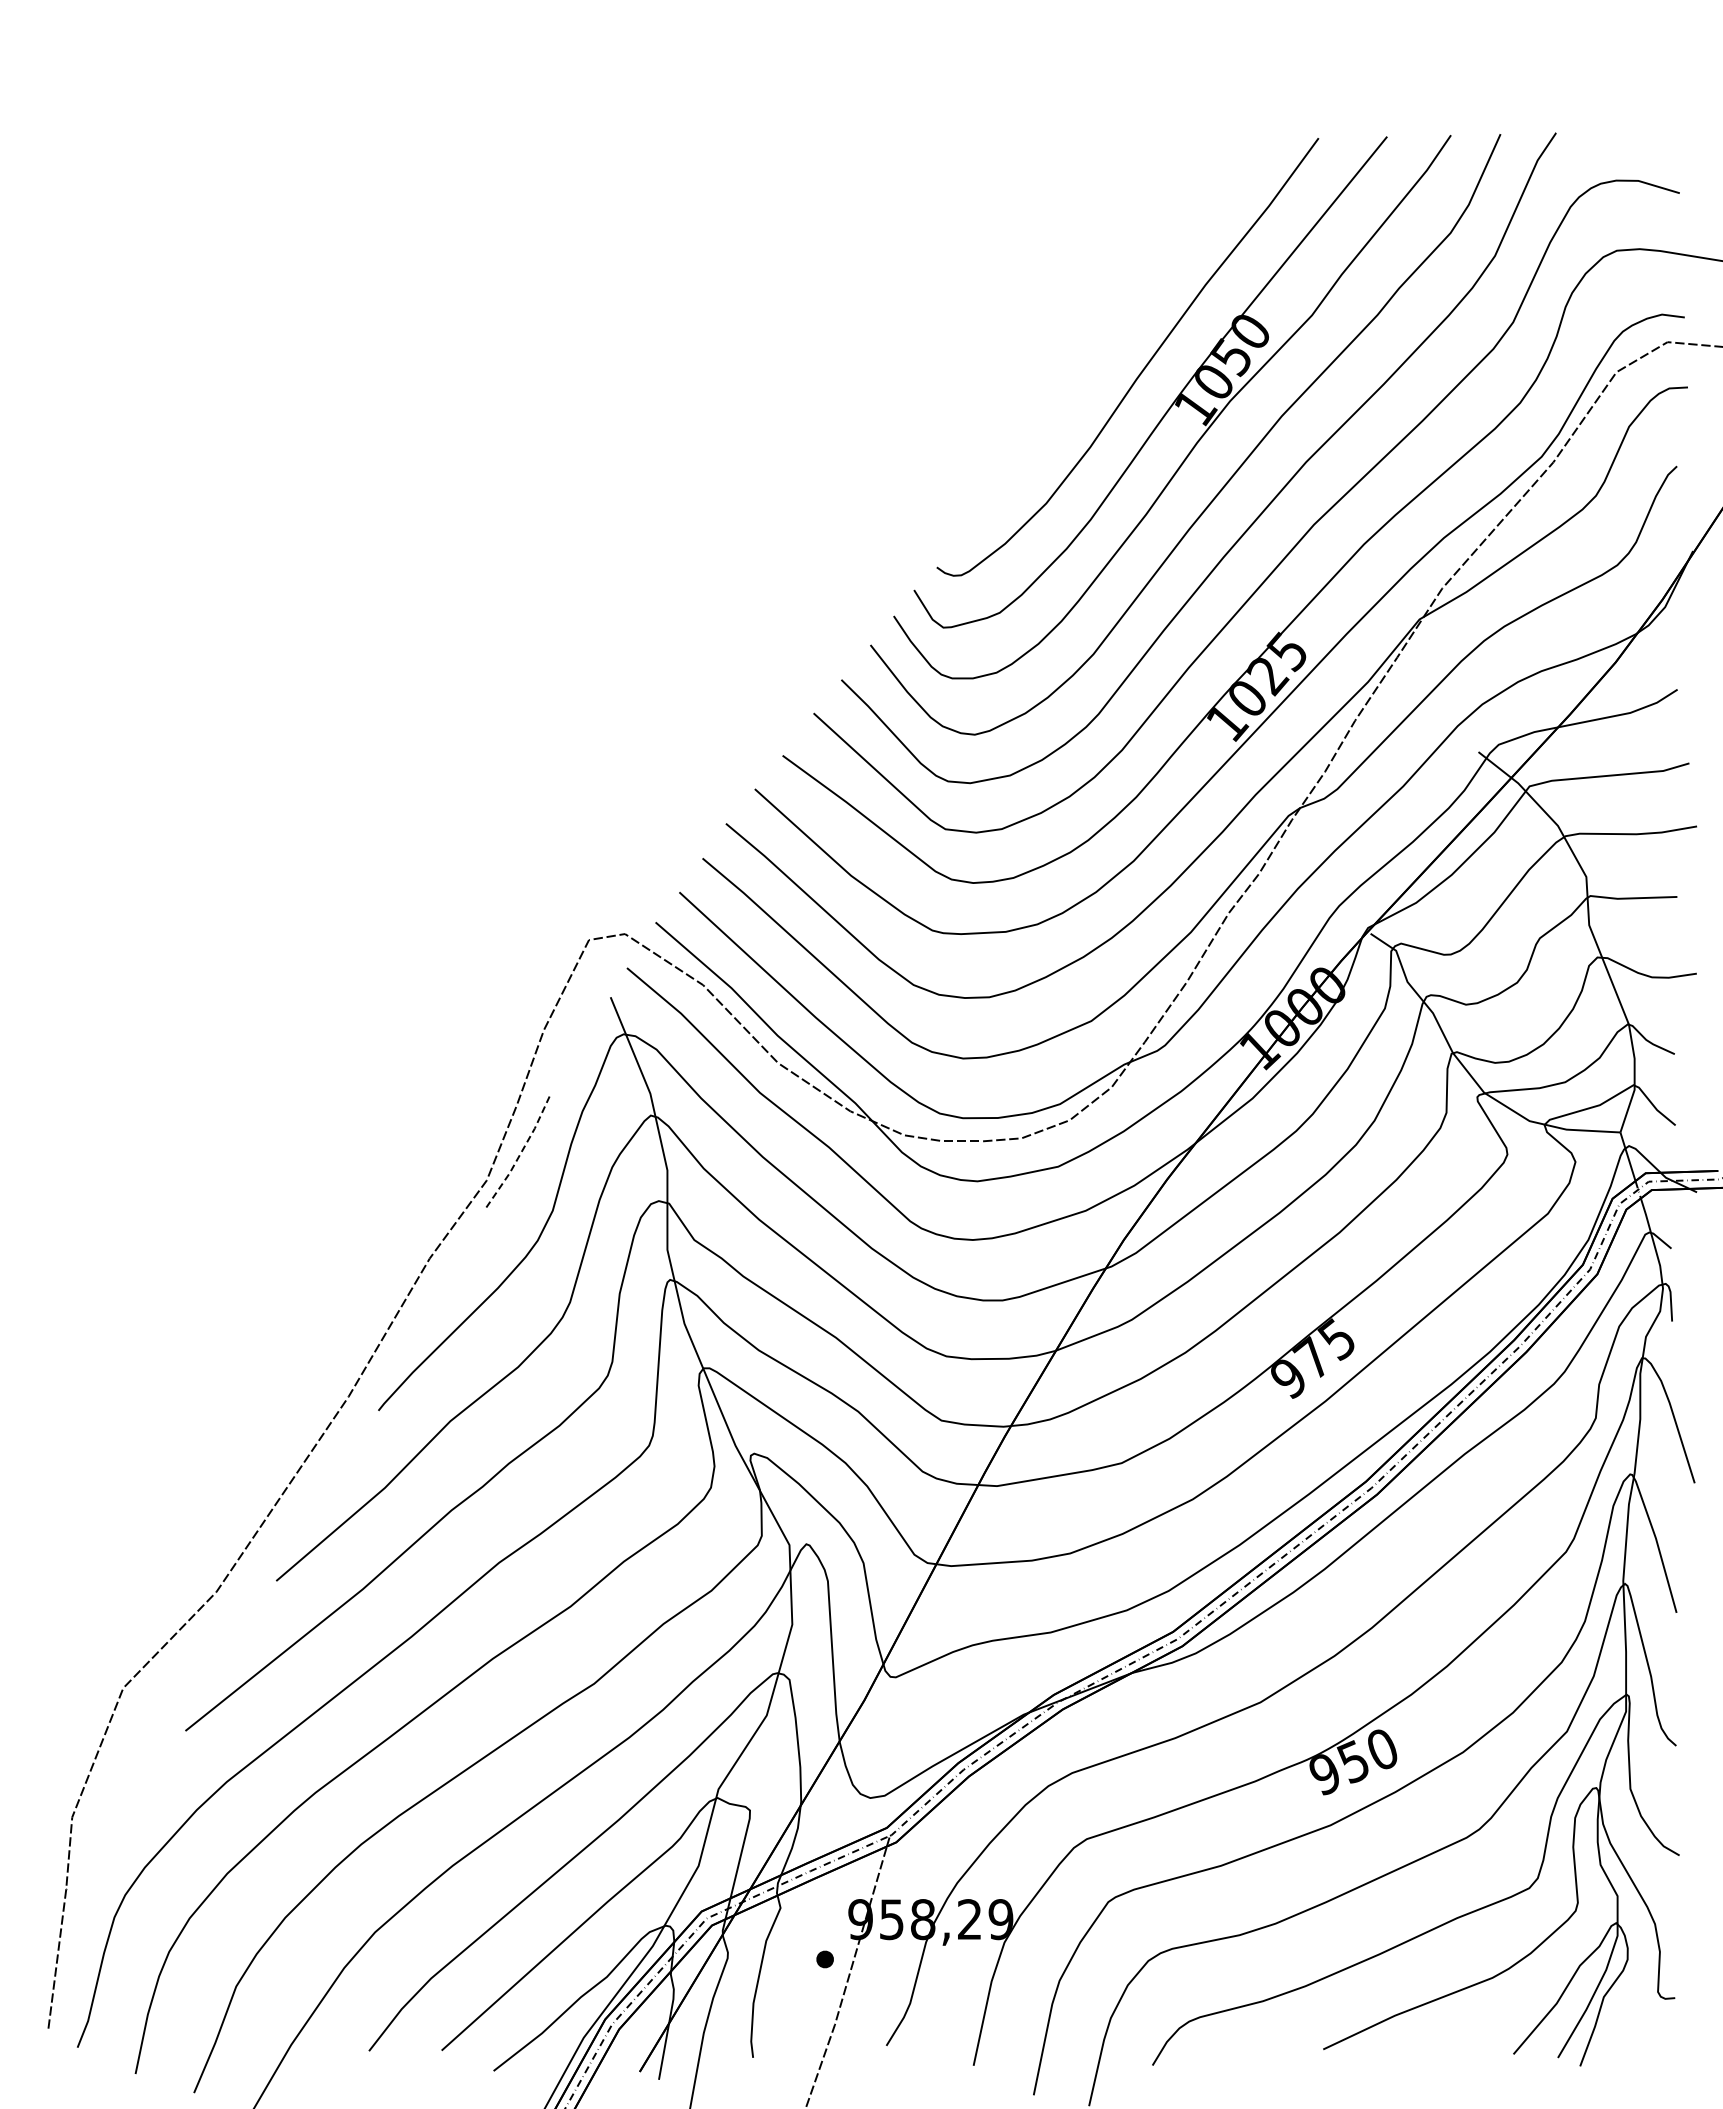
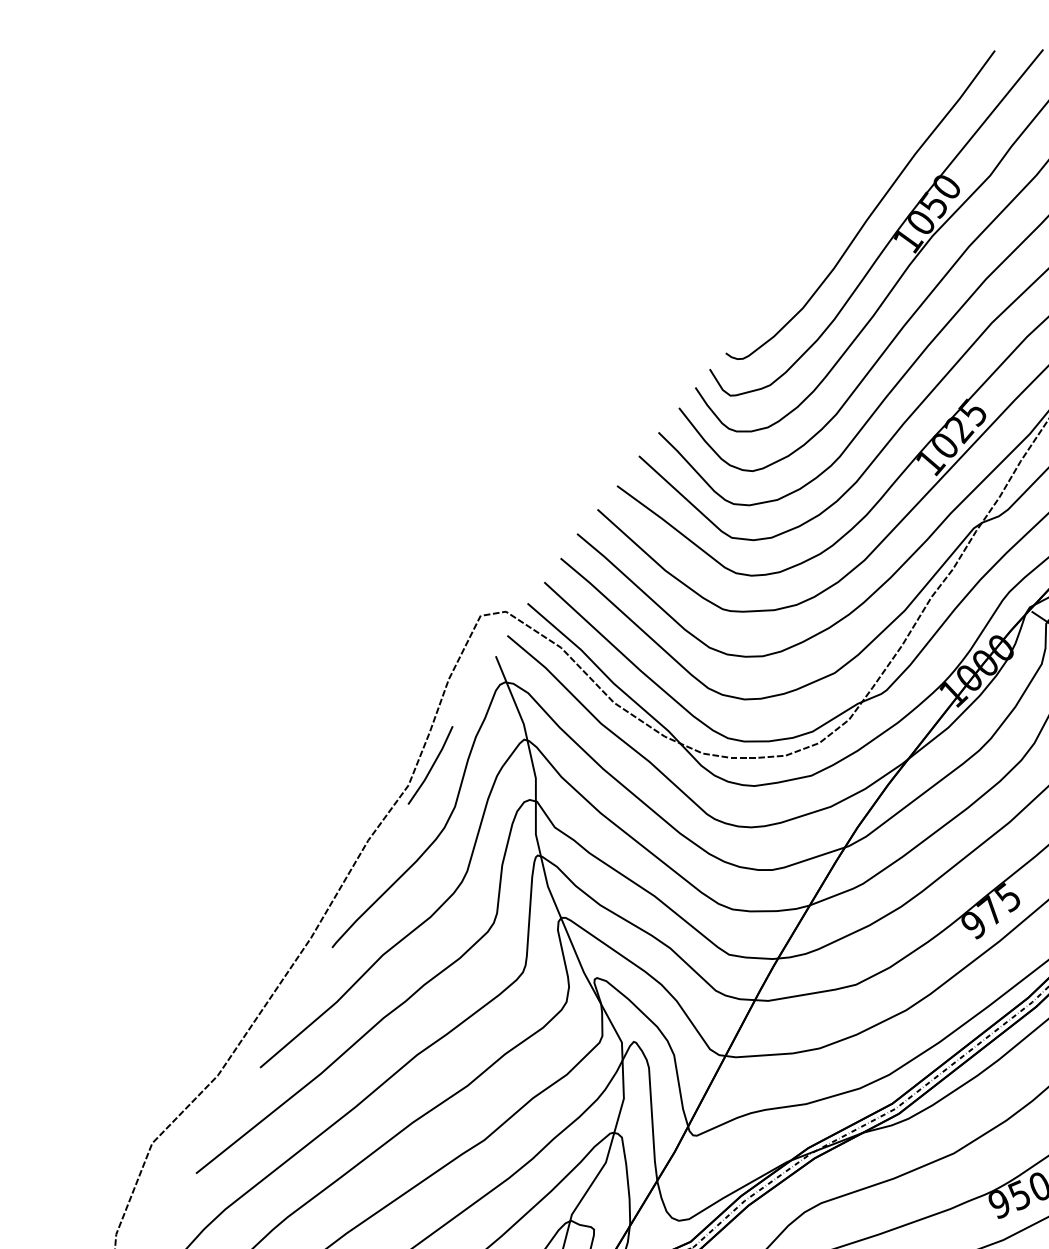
line: (520, 1153) -> (432, 766), dashed -> solid

